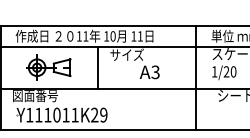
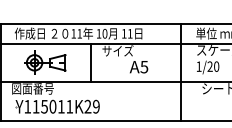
text: (155, 71) -> (144, 66), A3 -> A5
text: (47, 114) -> (44, 106), Y111011K29 -> Y115011K29

